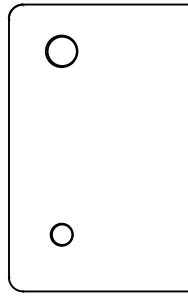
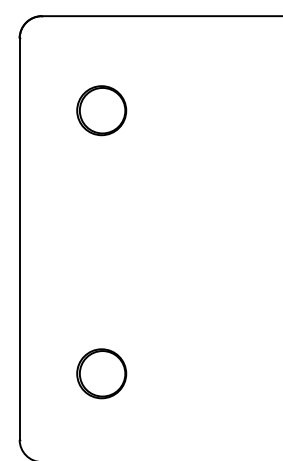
circle: (61, 50) -> (101, 109), moved
circle: (61, 234) -> (101, 373), size x1.43

